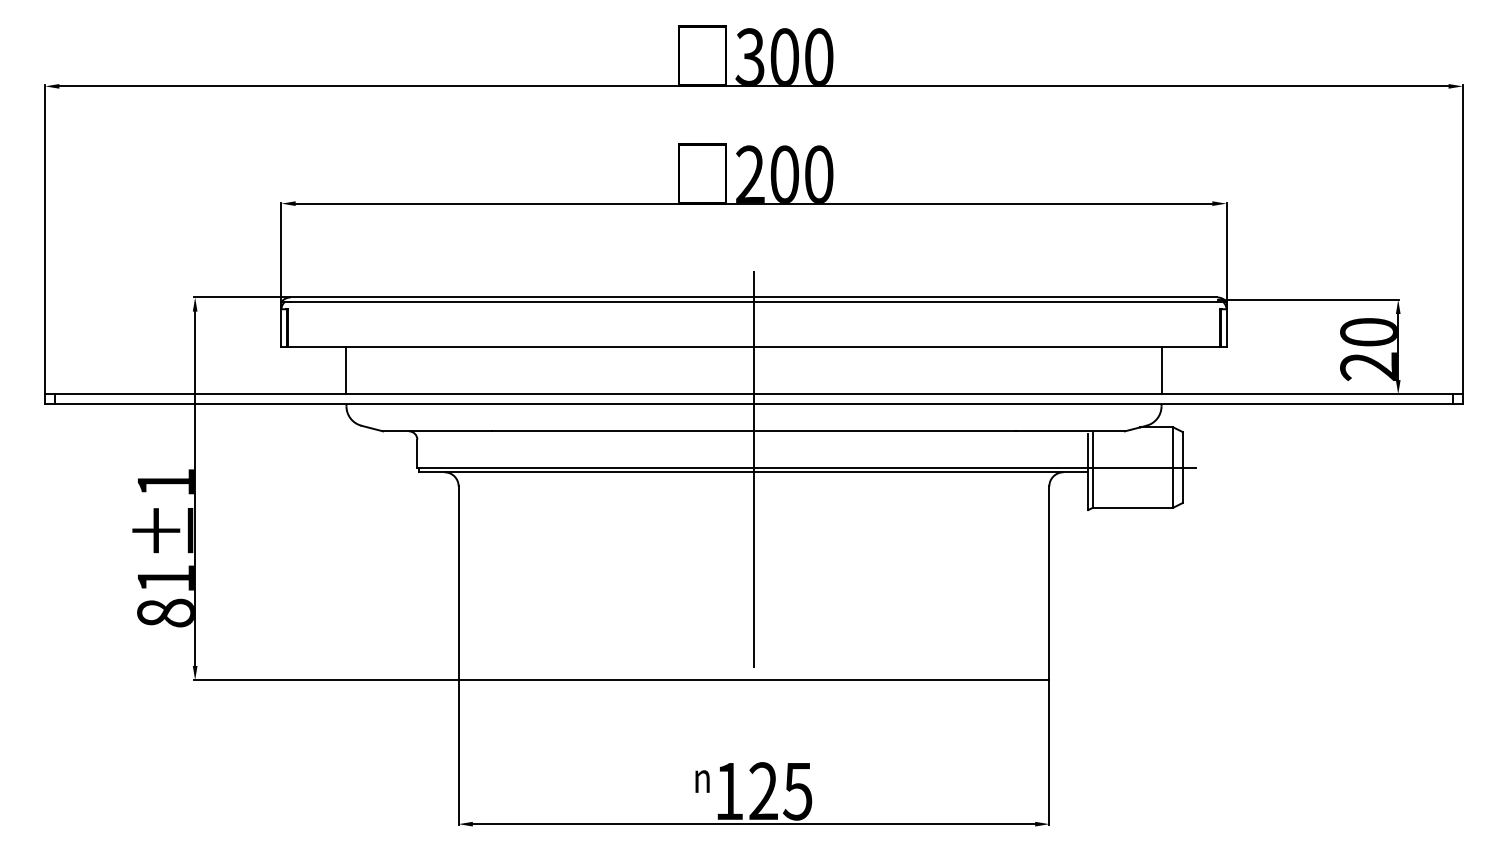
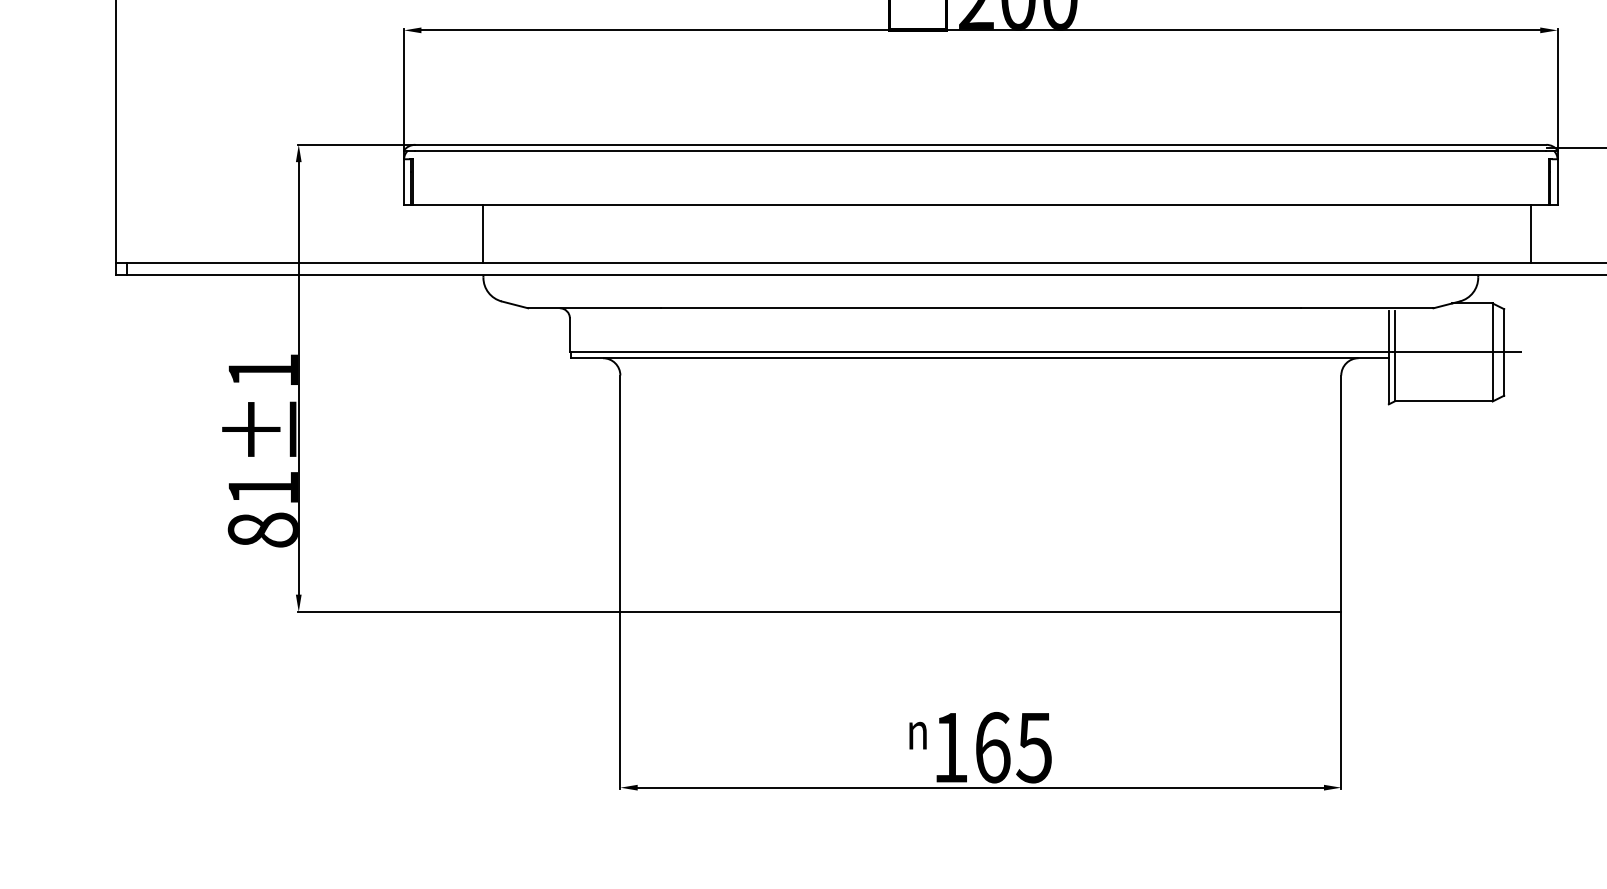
line: (1161, 370) -> (1530, 234), moved
line: (754, 486) -> (981, 375), removed
text: (763, 791) -> (992, 747), 125 -> 165

